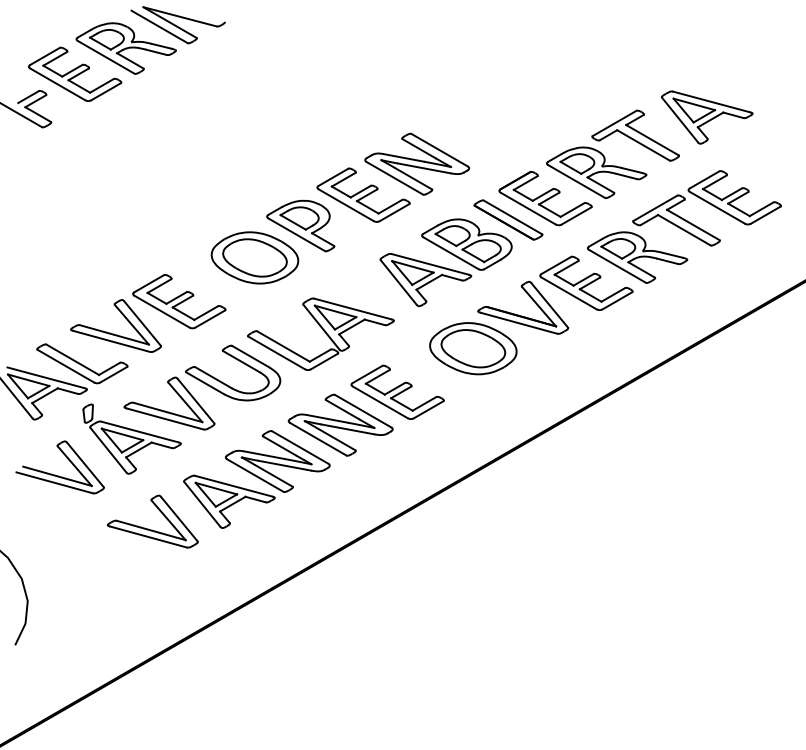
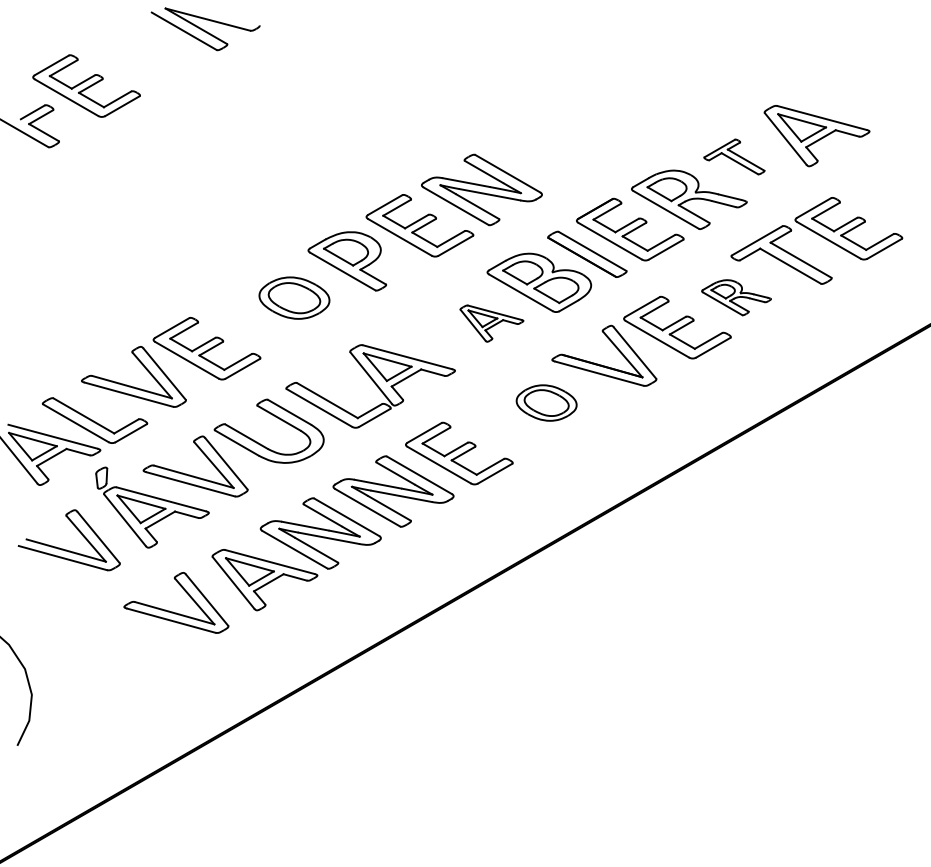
part: (126, 48) -> (145, 56), removed
part: (635, 135) -> (734, 156), size x0.6
part: (255, 257) -> (294, 297), size x0.7
part: (637, 257) -> (736, 297), size x0.6
part: (425, 279) -> (491, 323), size x0.6
part: (473, 348) -> (546, 402), size x0.6

